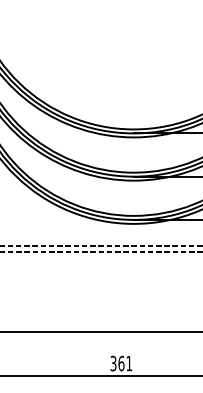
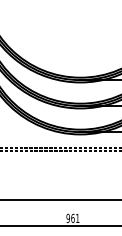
text: (113, 363) -> (68, 218), 361 -> 961

